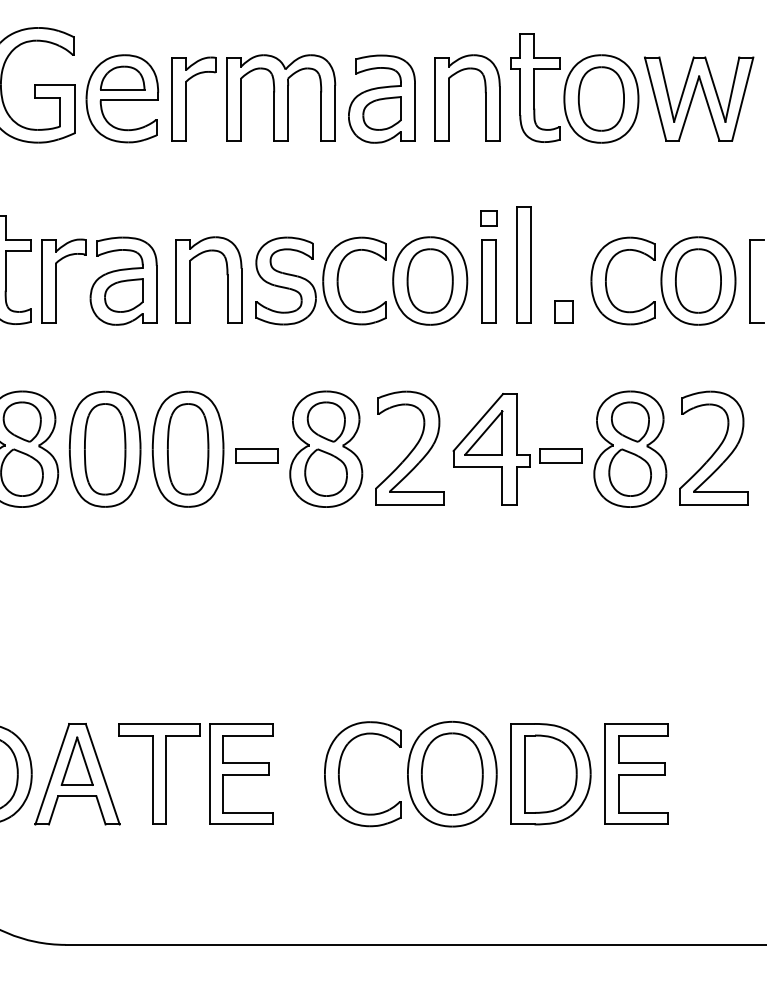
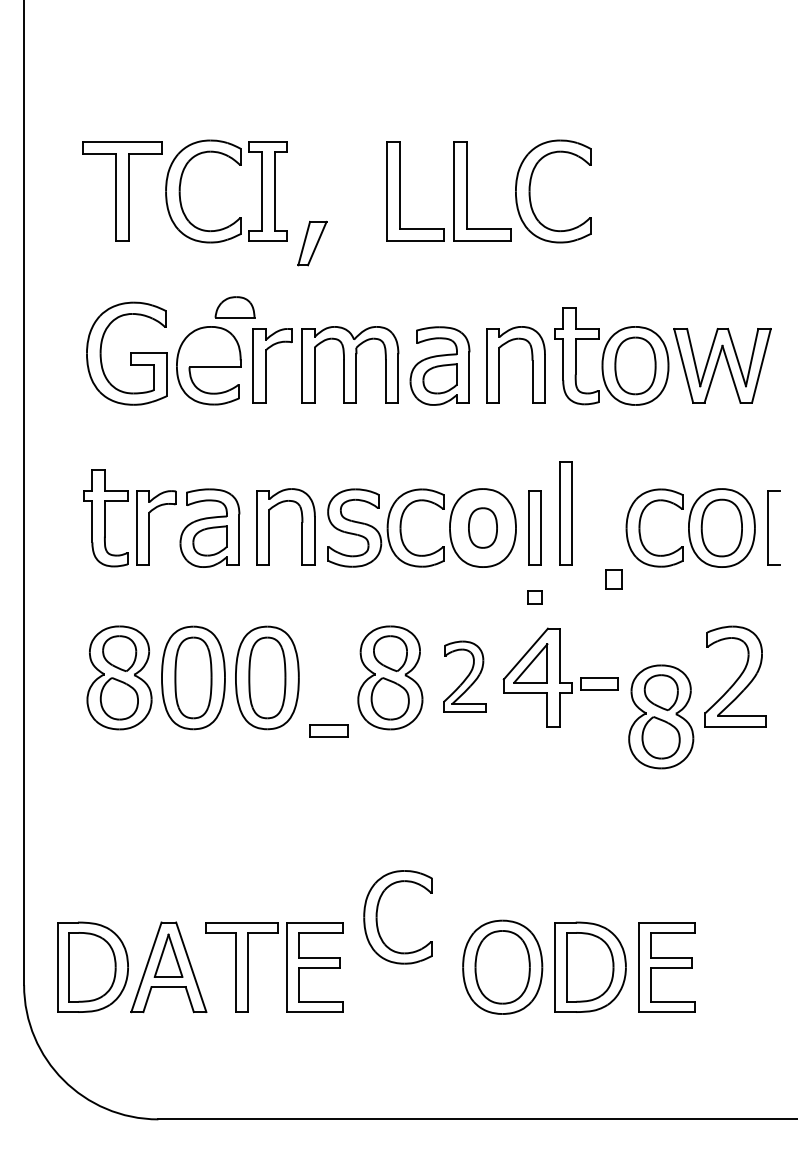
part: (122, 78) -> (234, 307), moved
part: (488, 218) -> (534, 597), moved
part: (429, 280) -> (482, 527), size x0.7
part: (563, 311) -> (613, 579), moved
part: (409, 447) -> (464, 676), size x0.7
part: (630, 448) -> (661, 716), moved
part: (256, 455) -> (328, 730), moved
part: (339, 774) -> (377, 917), moved

